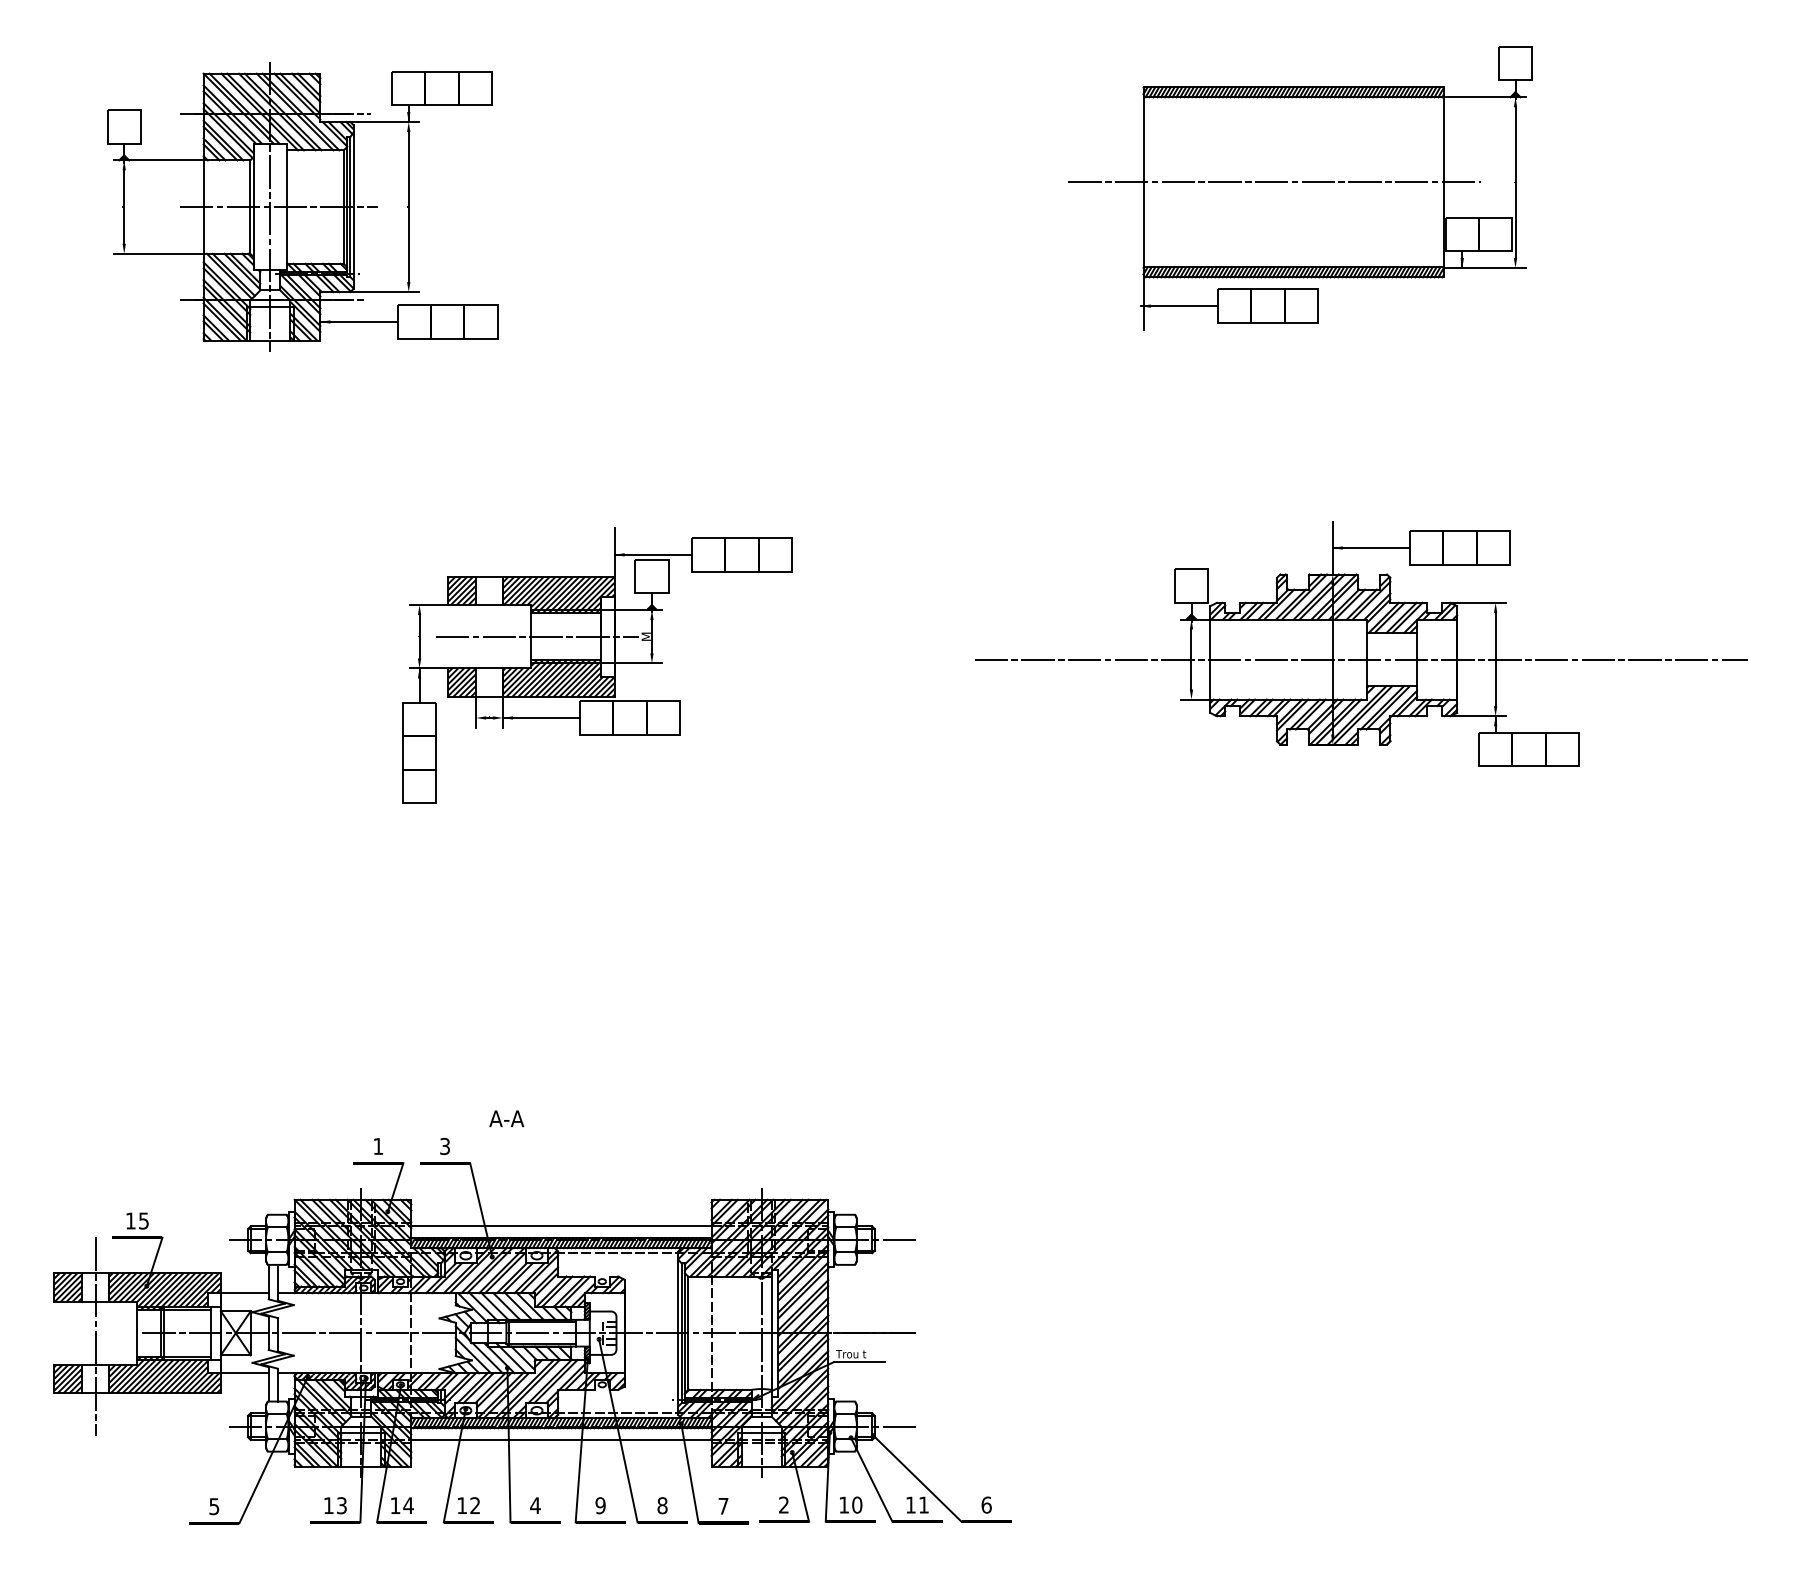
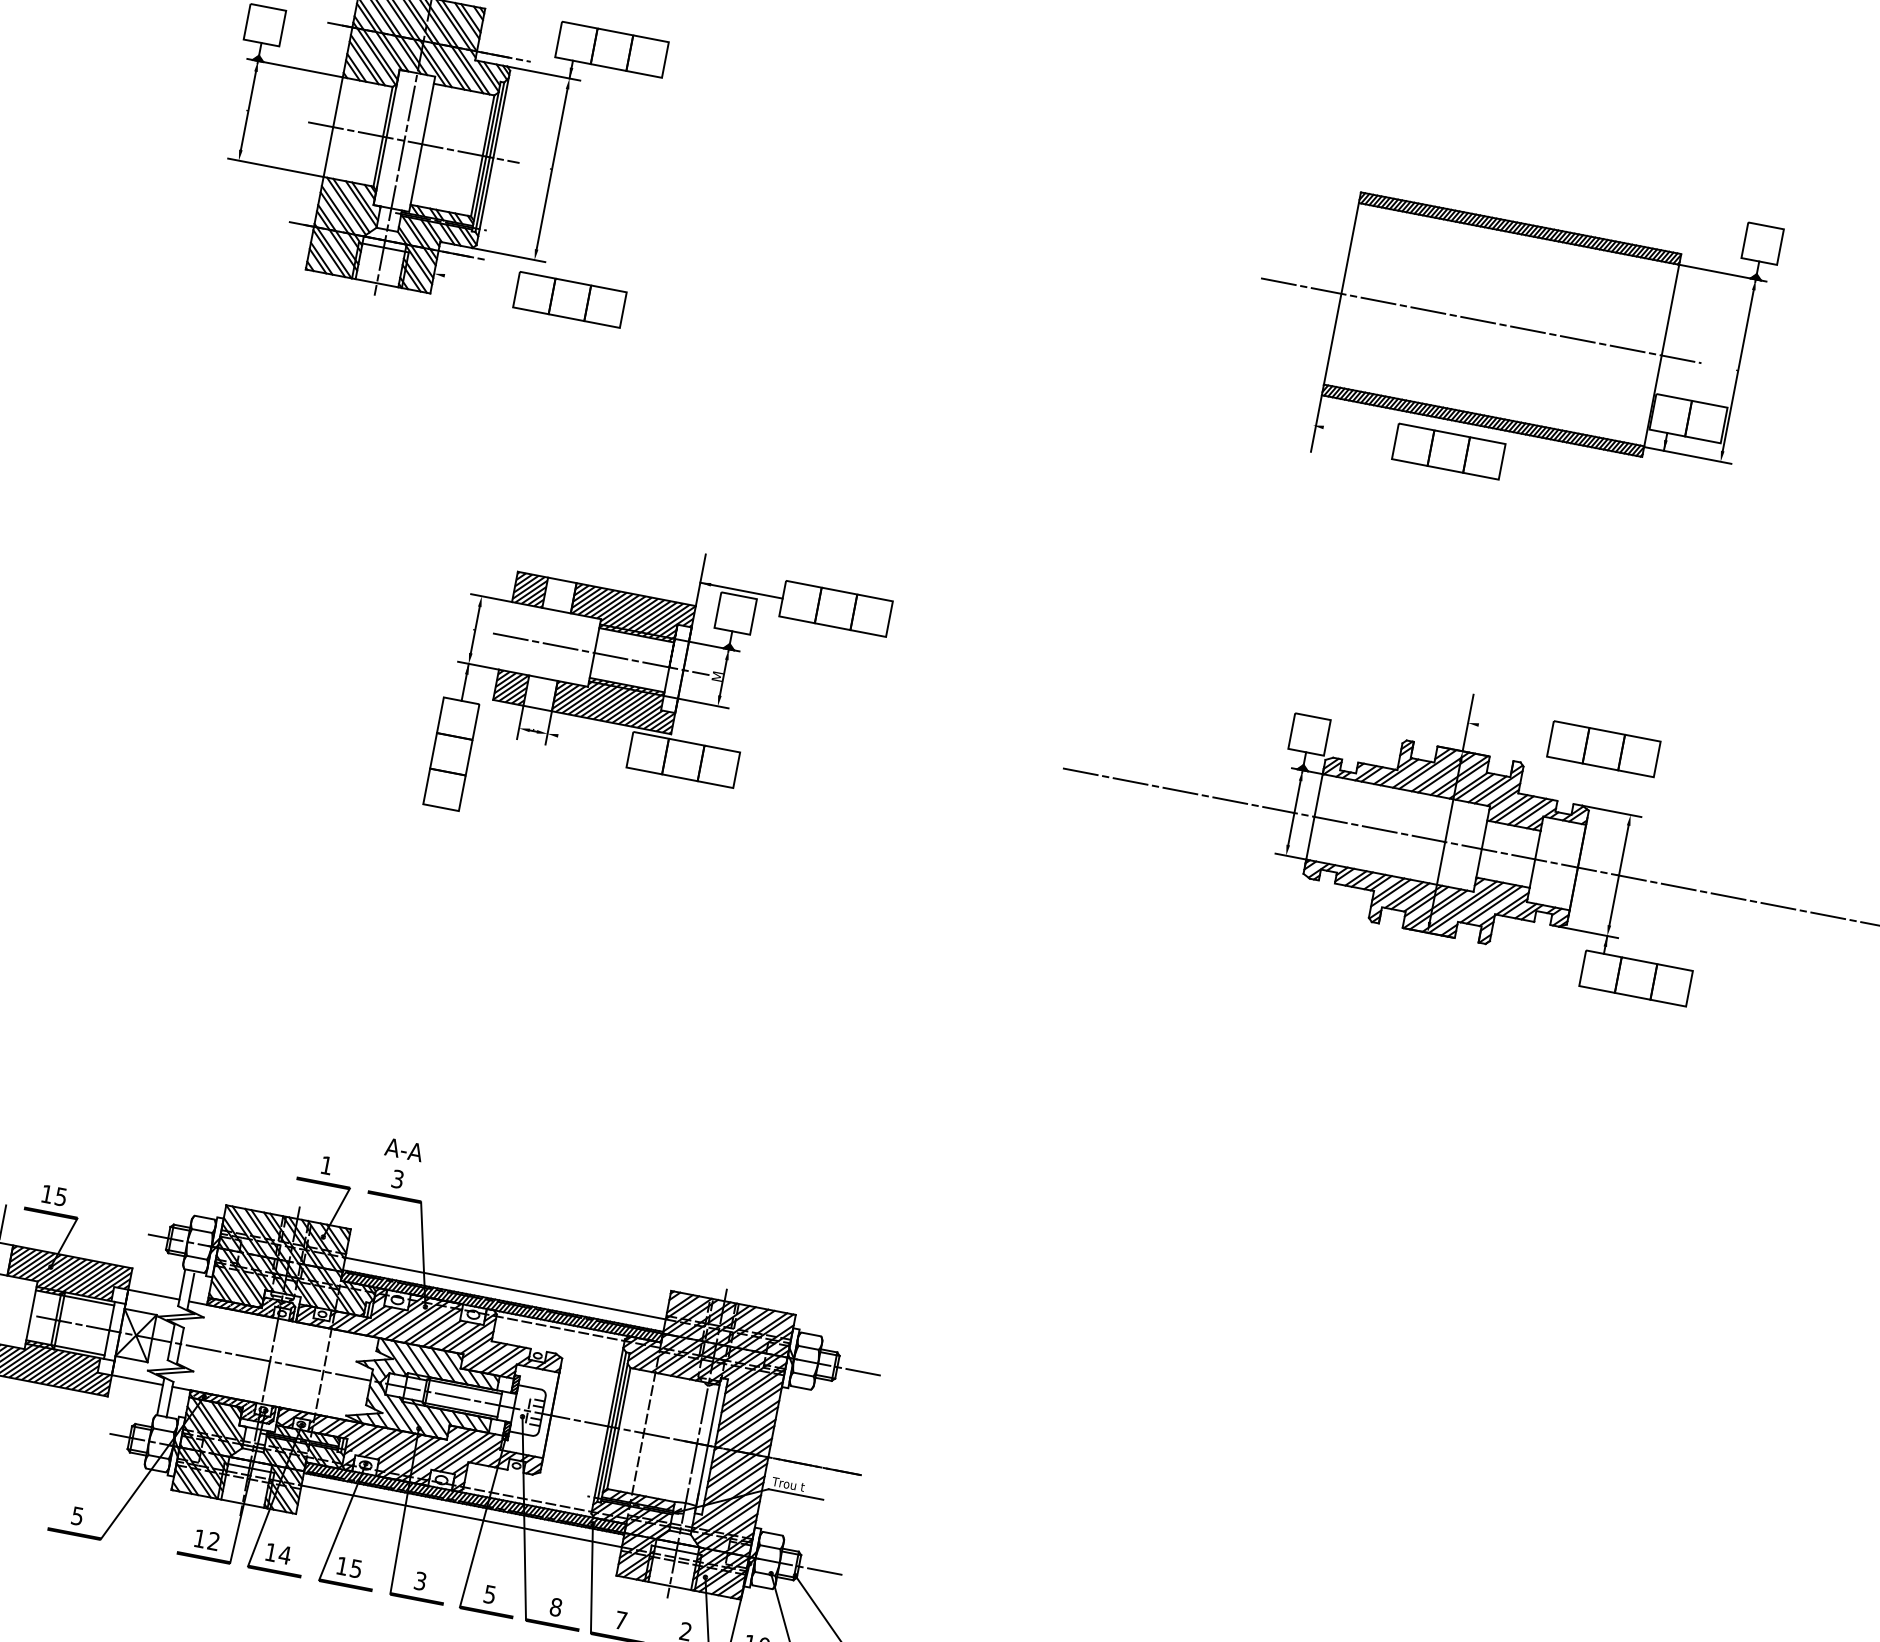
line: (1179, 306) -> (1354, 433), removed
line: (358, 321) -> (474, 281), removed
line: (1370, 548) -> (1508, 731), removed
line: (541, 717) -> (588, 741), removed
text: (506, 1118) -> (404, 1149), moved
text: (341, 1505) -> (213, 1541), 13 -> 12
text: (475, 1505) -> (356, 1568), 12 -> 15
text: (535, 1505) -> (420, 1580), 4 -> 3
text: (600, 1505) -> (489, 1594), 9 -> 5

